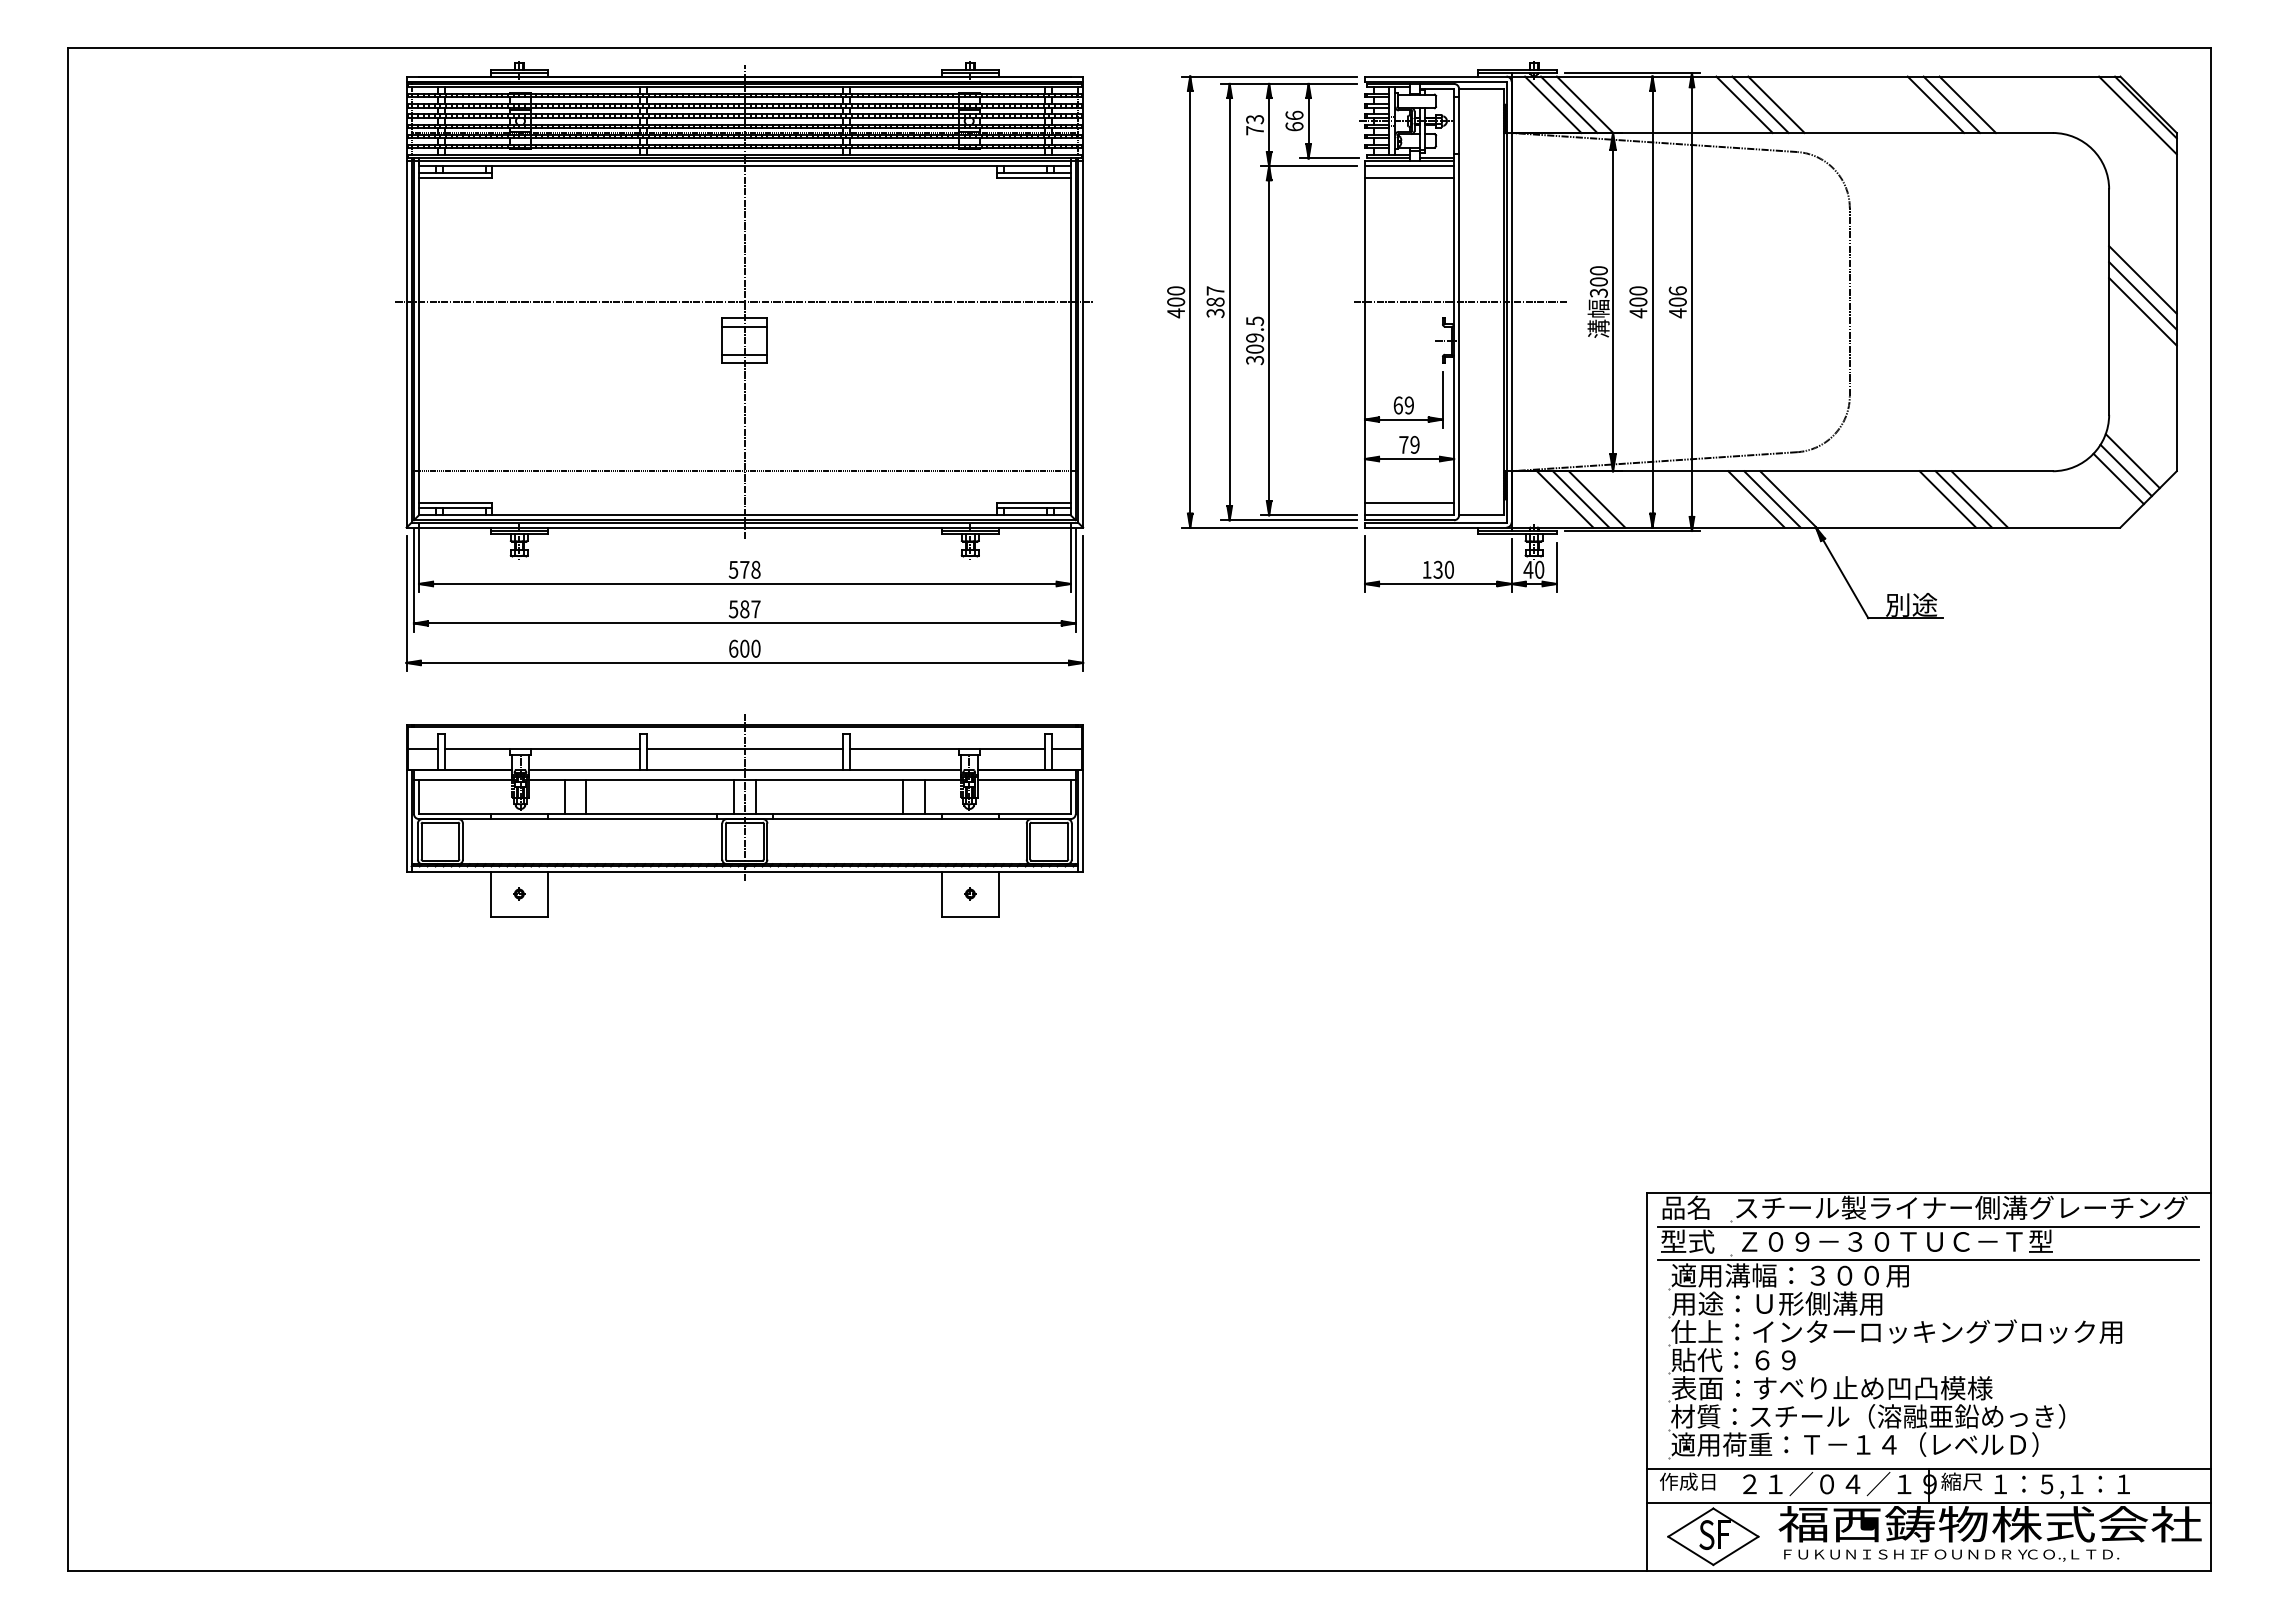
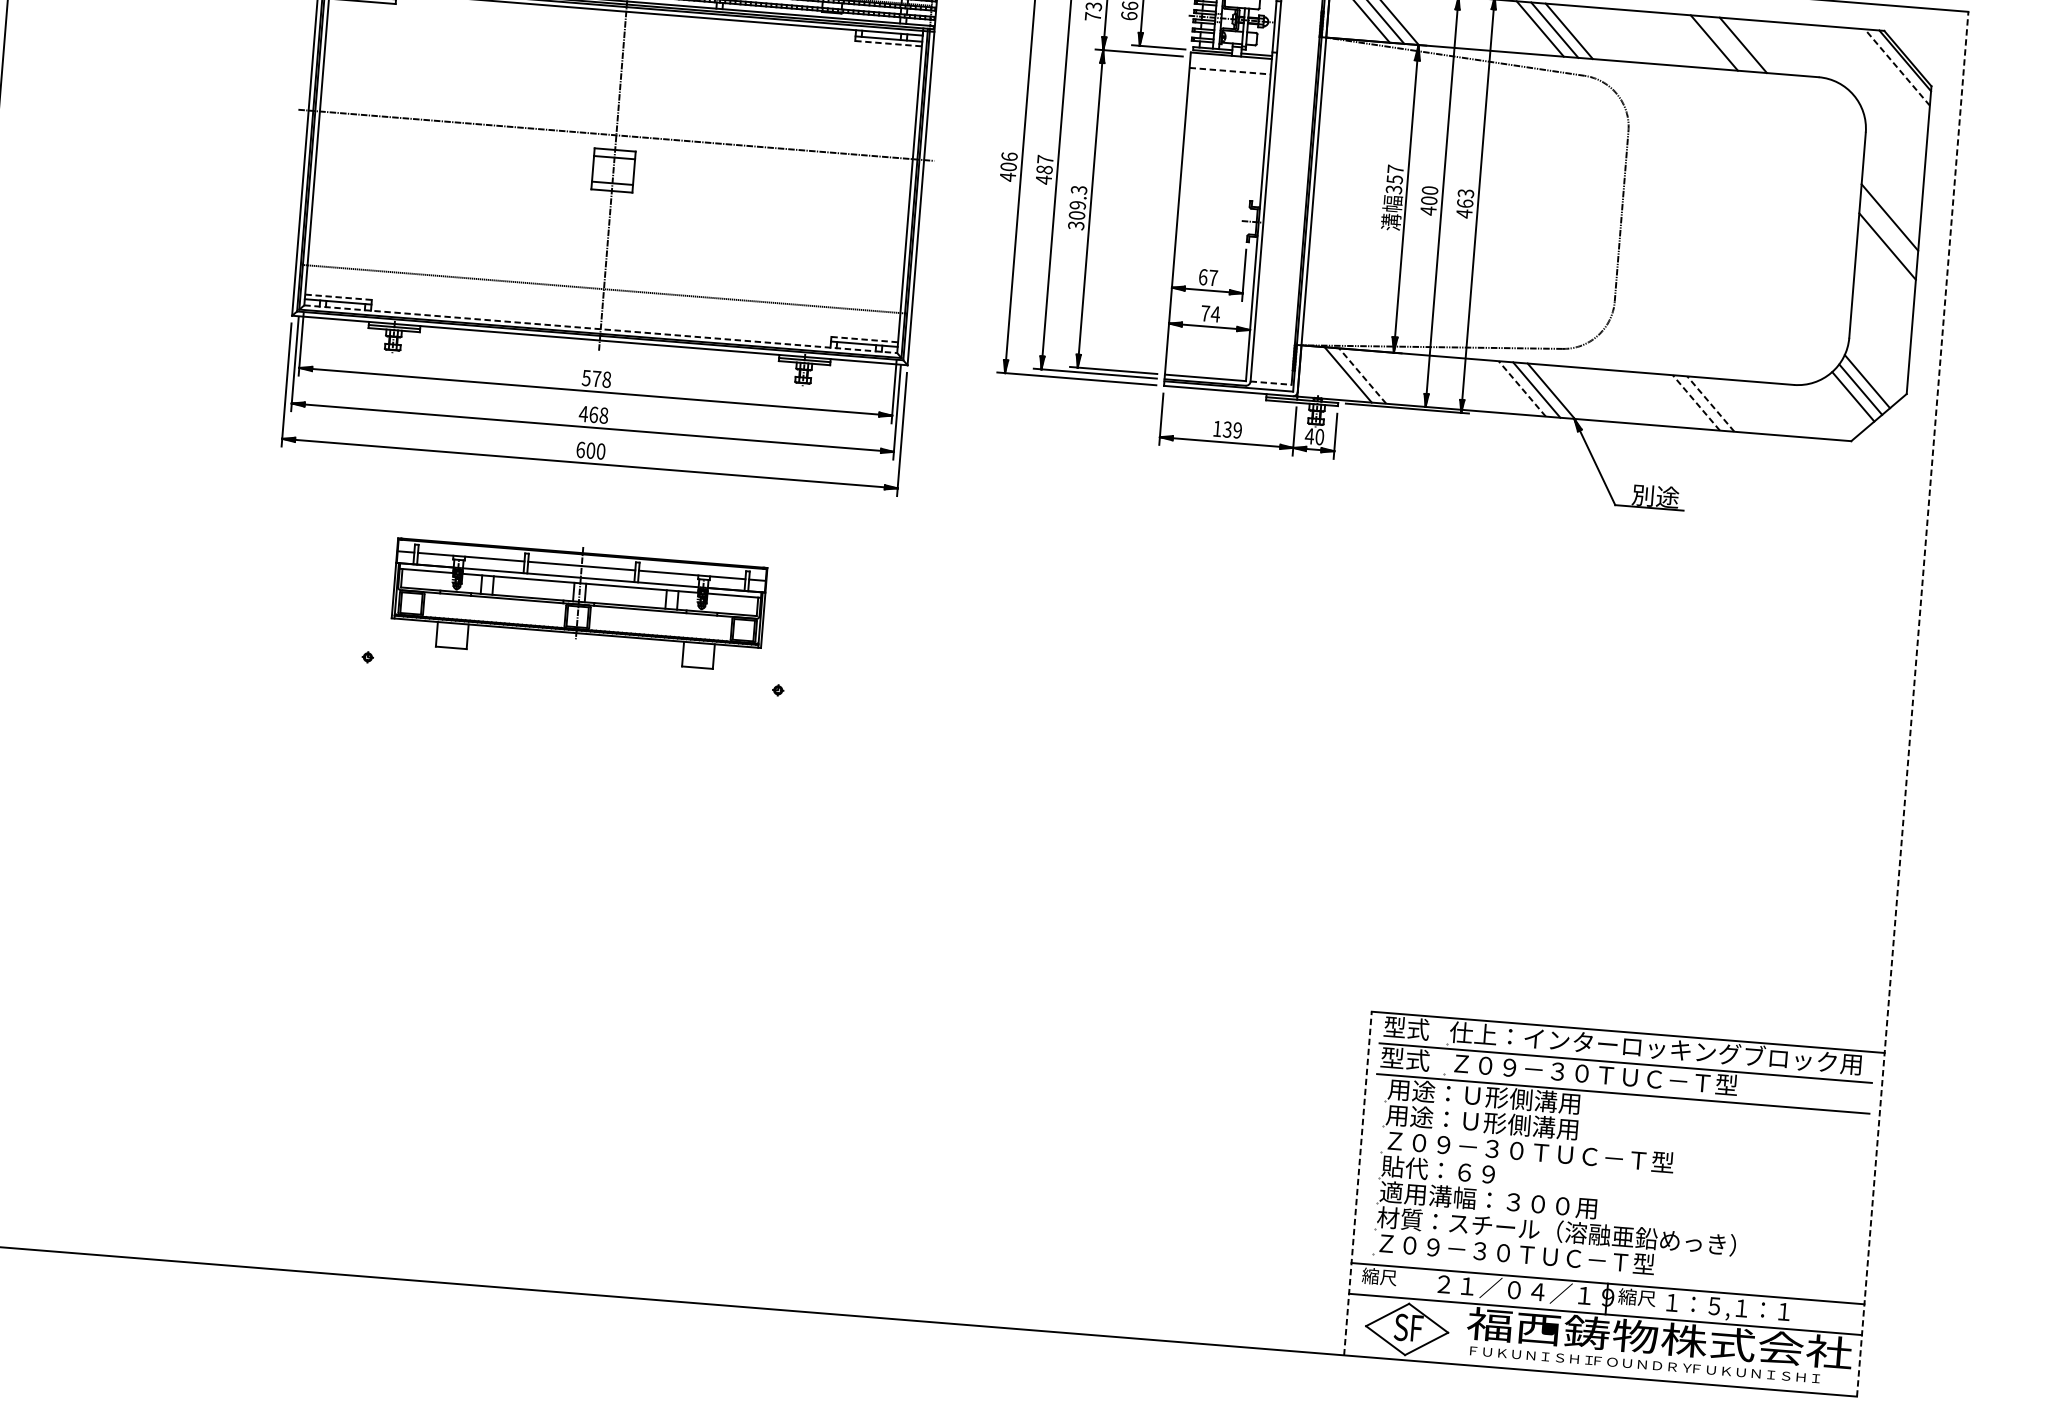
line: (1951, 104) -> (1728, 43), removed
line: (2137, 115) -> (1896, 67), solid -> dashed
line: (1409, 166) -> (1230, 60), removed
line: (1034, 178) -> (888, 44), solid -> dashed
line: (1409, 178) -> (1230, 71), solid -> dashed
text: (1598, 276) -> (1394, 174), 300 -> 357
text: (1175, 290) -> (1008, 156), 400 -> 406
line: (2142, 295) -> (1888, 231), removed
text: (1677, 296) -> (1465, 198), 406 -> 463
line: (1460, 302) -> (1267, 188), removed
text: (1215, 313) -> (1043, 180), 387 -> 487
text: (1254, 320) -> (1078, 189), 309.5 -> 309.3
text: (1409, 405) -> (1213, 278), 69 -> 67
text: (1414, 444) -> (1215, 313), 79 -> 74
line: (1581, 499) -> (1363, 376), solid -> dashed
line: (1596, 499) -> (1376, 377), removed
line: (1756, 499) -> (1522, 388), solid -> dashed
line: (1947, 499) -> (1696, 402), solid -> dashed
line: (1963, 499) -> (1710, 404), solid -> dashed
line: (1979, 499) -> (1725, 405), removed
line: (455, 503) -> (338, 297), solid -> dashed
line: (1034, 503) -> (865, 339), solid -> dashed
line: (1409, 503) -> (1206, 367), removed
line: (744, 515) -> (600, 329), solid -> dashed
line: (1481, 515) -> (1270, 383), solid -> dashed
text: (1448, 569) -> (1236, 430), 130 -> 139
text: (744, 609) -> (593, 414), 587 -> 468
line: (2210, 809) -> (1912, 704), solid -> dashed
part: (744, 815) -> (578, 602), size x0.6
text: (1686, 1207) -> (1406, 1027), 品名 -> 型式
text: (1960, 1207) -> (1656, 1048), スチール製ライナー側溝グレーチング -> 仕上：インターロッキングブロック用
text: (1789, 1275) -> (1495, 1097), 適用溝幅：３００用 -> 用途：Ｕ形側溝用
text: (1896, 1331) -> (1588, 1156), 仕上：インターロッキングブロック用 -> Ｚ０９－３０ＴＵＣ－Ｔ型
line: (1646, 1381) -> (1357, 1183), solid -> dashed
text: (1831, 1388) -> (1525, 1203), 表面：すべり止め凹凸模様 -> 適用溝幅：３００用
text: (1854, 1444) -> (1542, 1255), 適用荷重：Ｔ－１４（レベルＤ） -> Ｚ０９－３０ＴＵＣ－Ｔ型
text: (1687, 1481) -> (1387, 1277), 作成日 -> 縮尺
text: (2098, 1555) -> (1756, 1374), ＣＯ.,ＬＴＤ. -> ＦＵＫＵＮＩＳＨＩ

